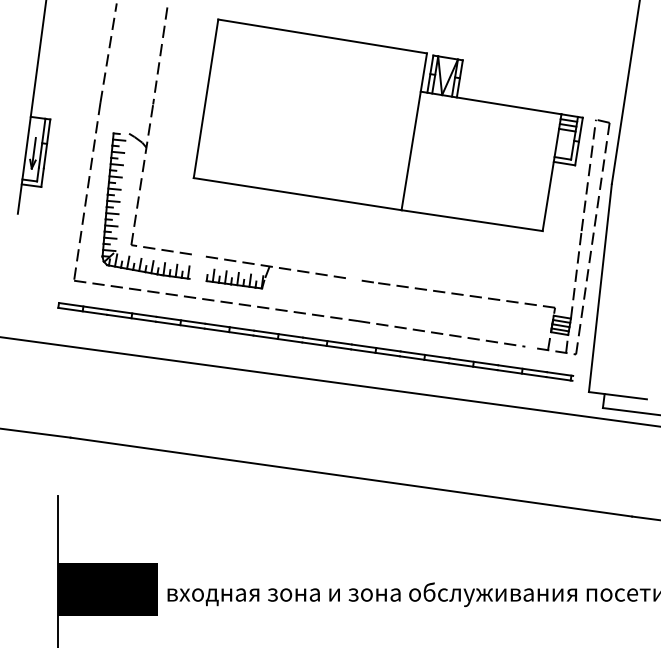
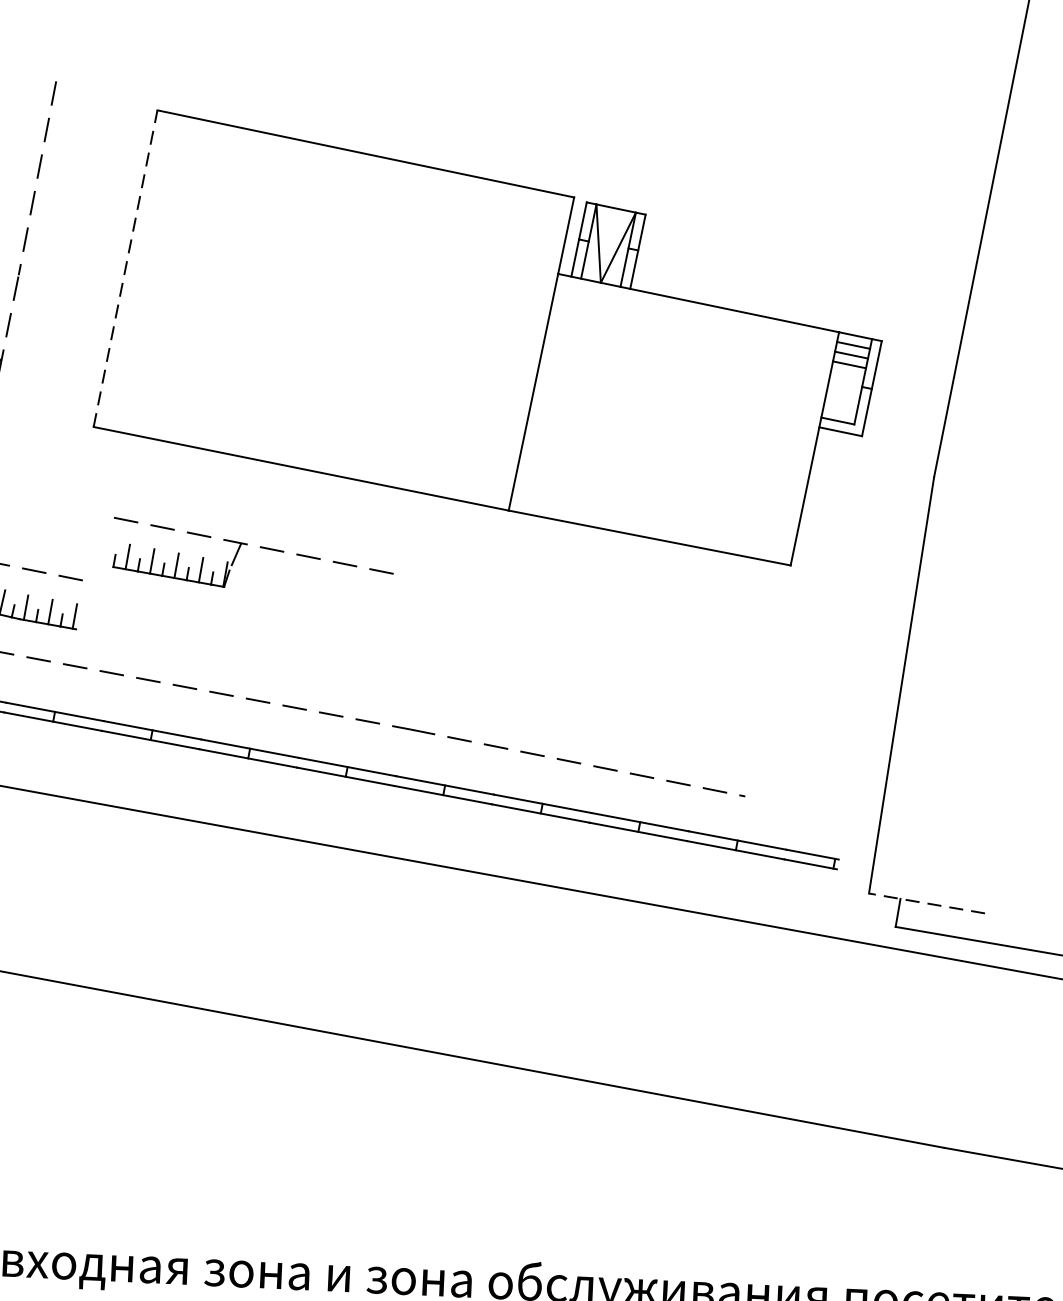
line: (206, 98) -> (126, 268), solid -> dashed
part: (275, 272) -> (252, 555), moved
part: (476, 295) -> (651, 688), removed
line: (617, 395) -> (926, 903), solid -> dashed

